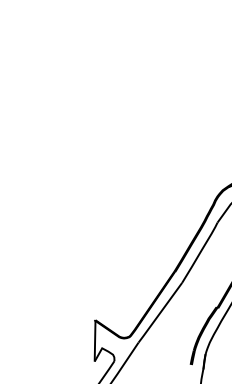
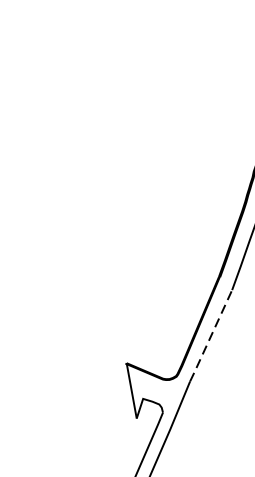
line: (159, 313) -> (210, 337), solid -> dashed

